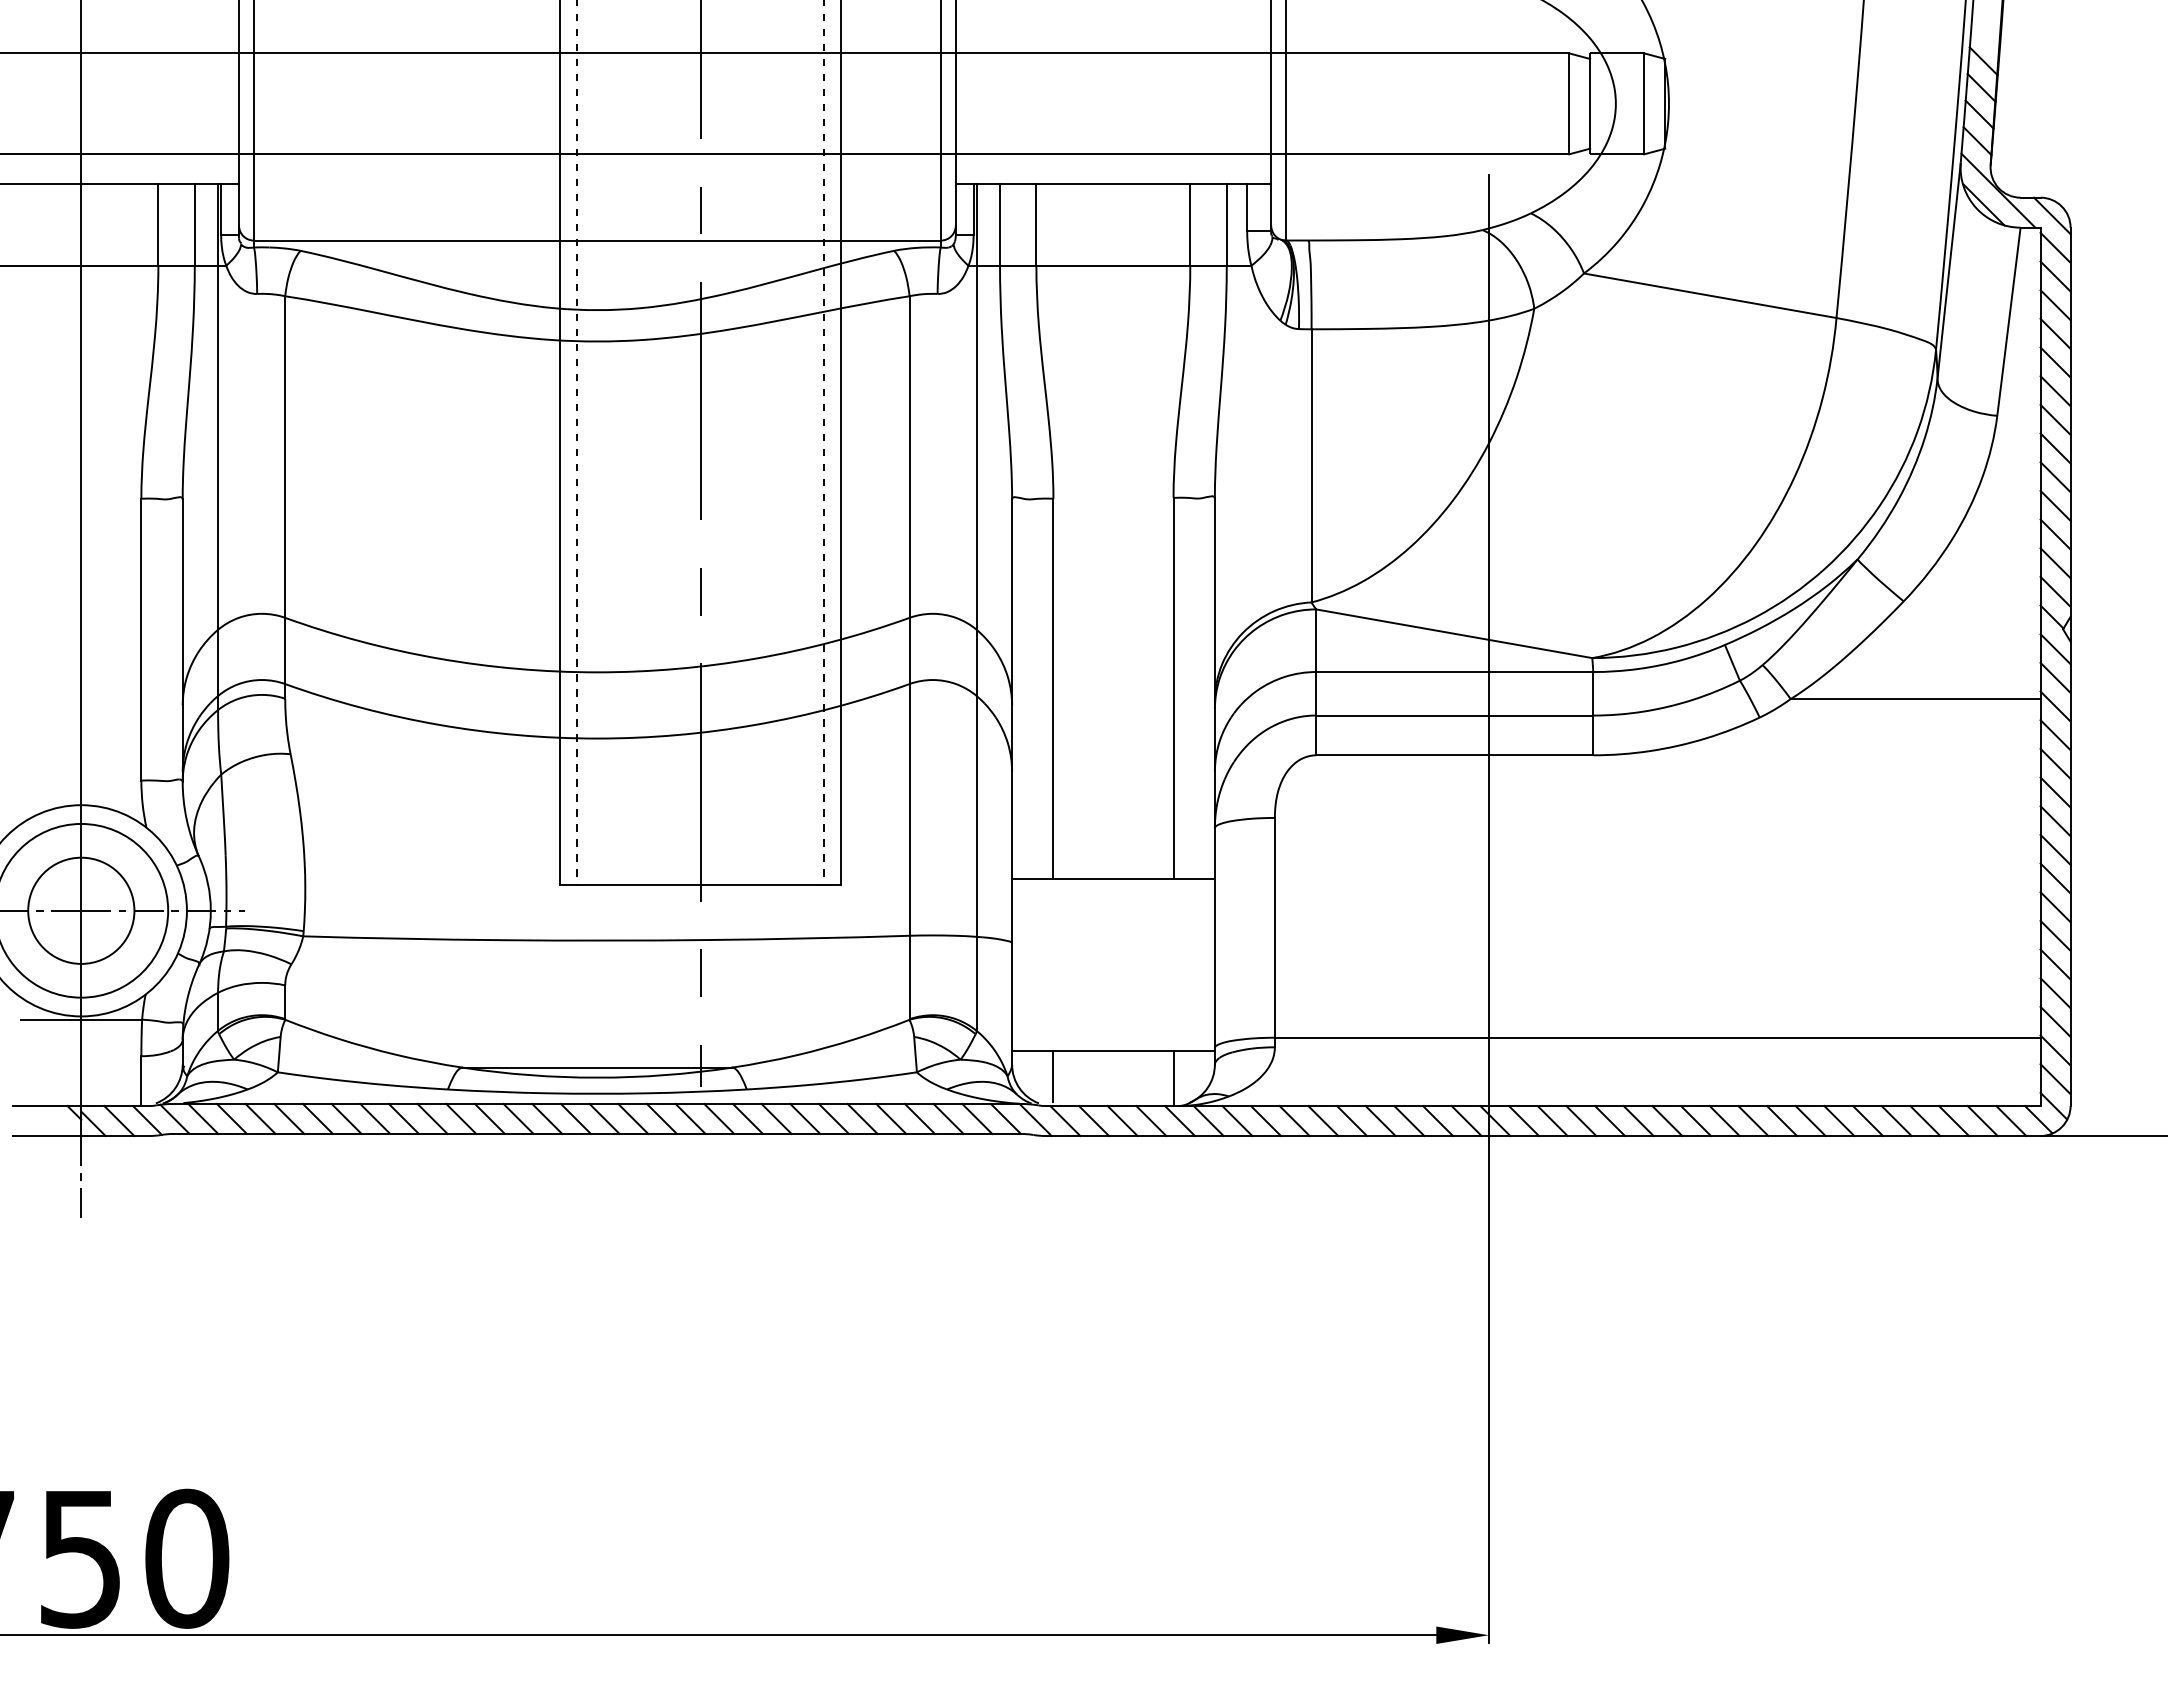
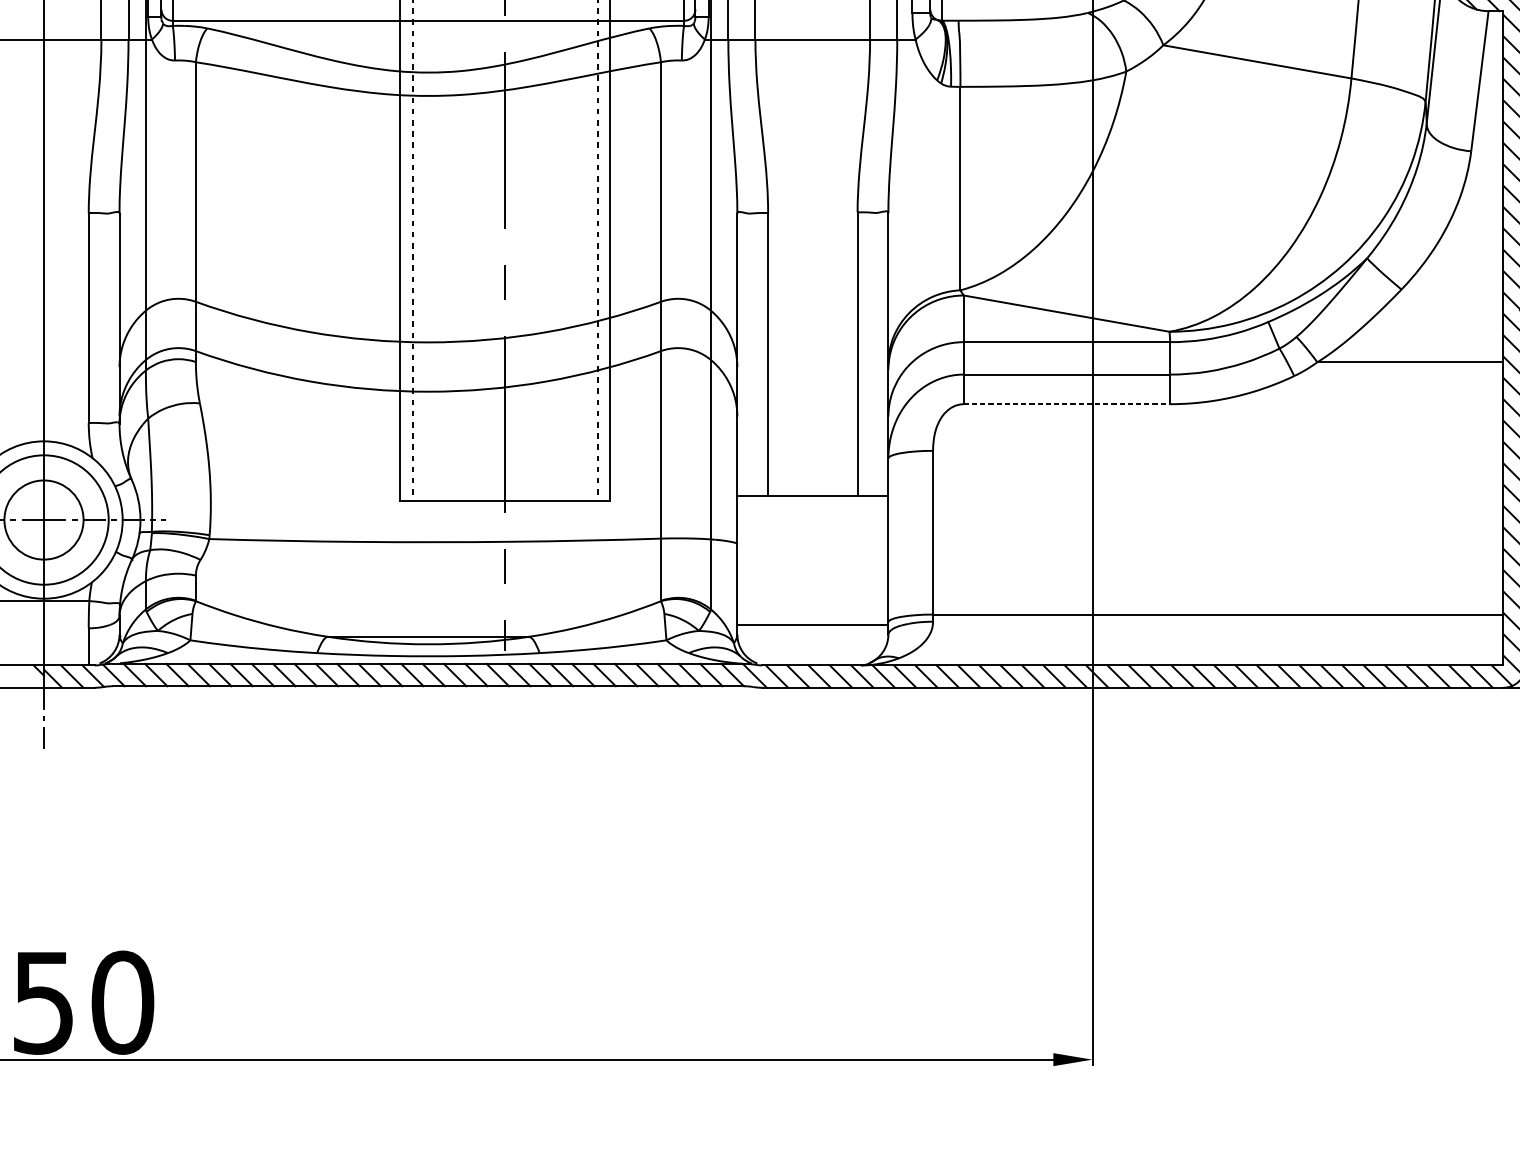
line: (1454, 755) -> (1066, 404), solid -> dashed
line: (1053, 1076) -> (768, 643), removed
line: (1173, 1078) -> (857, 644), removed

